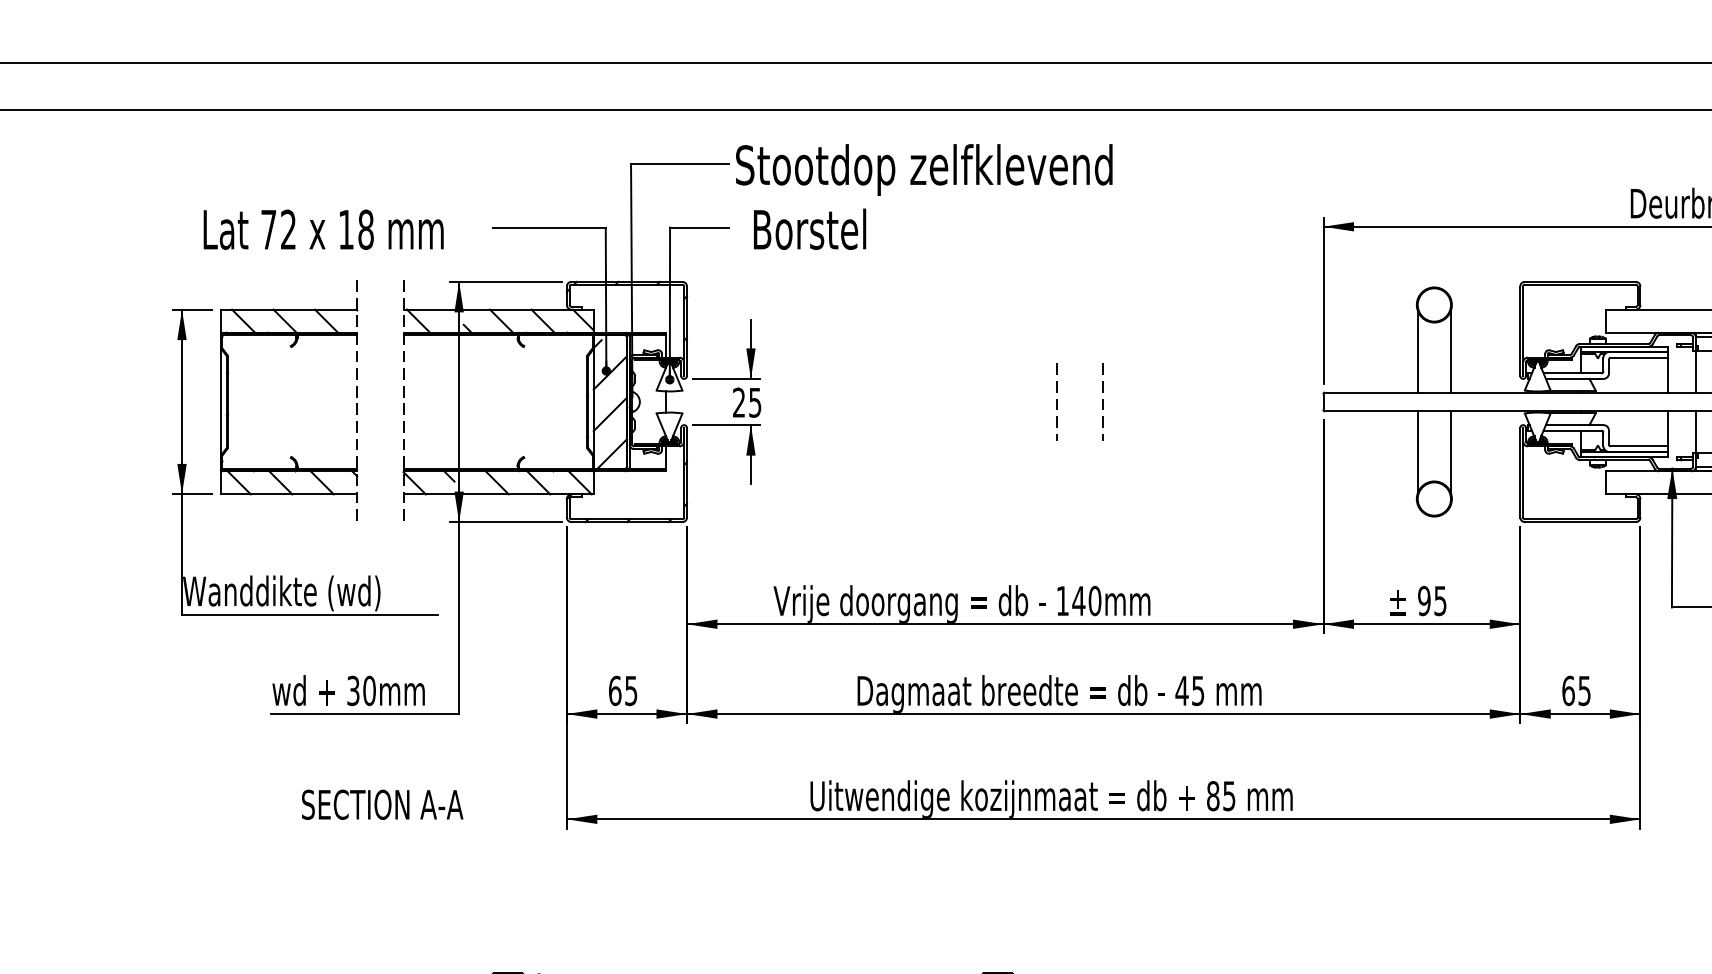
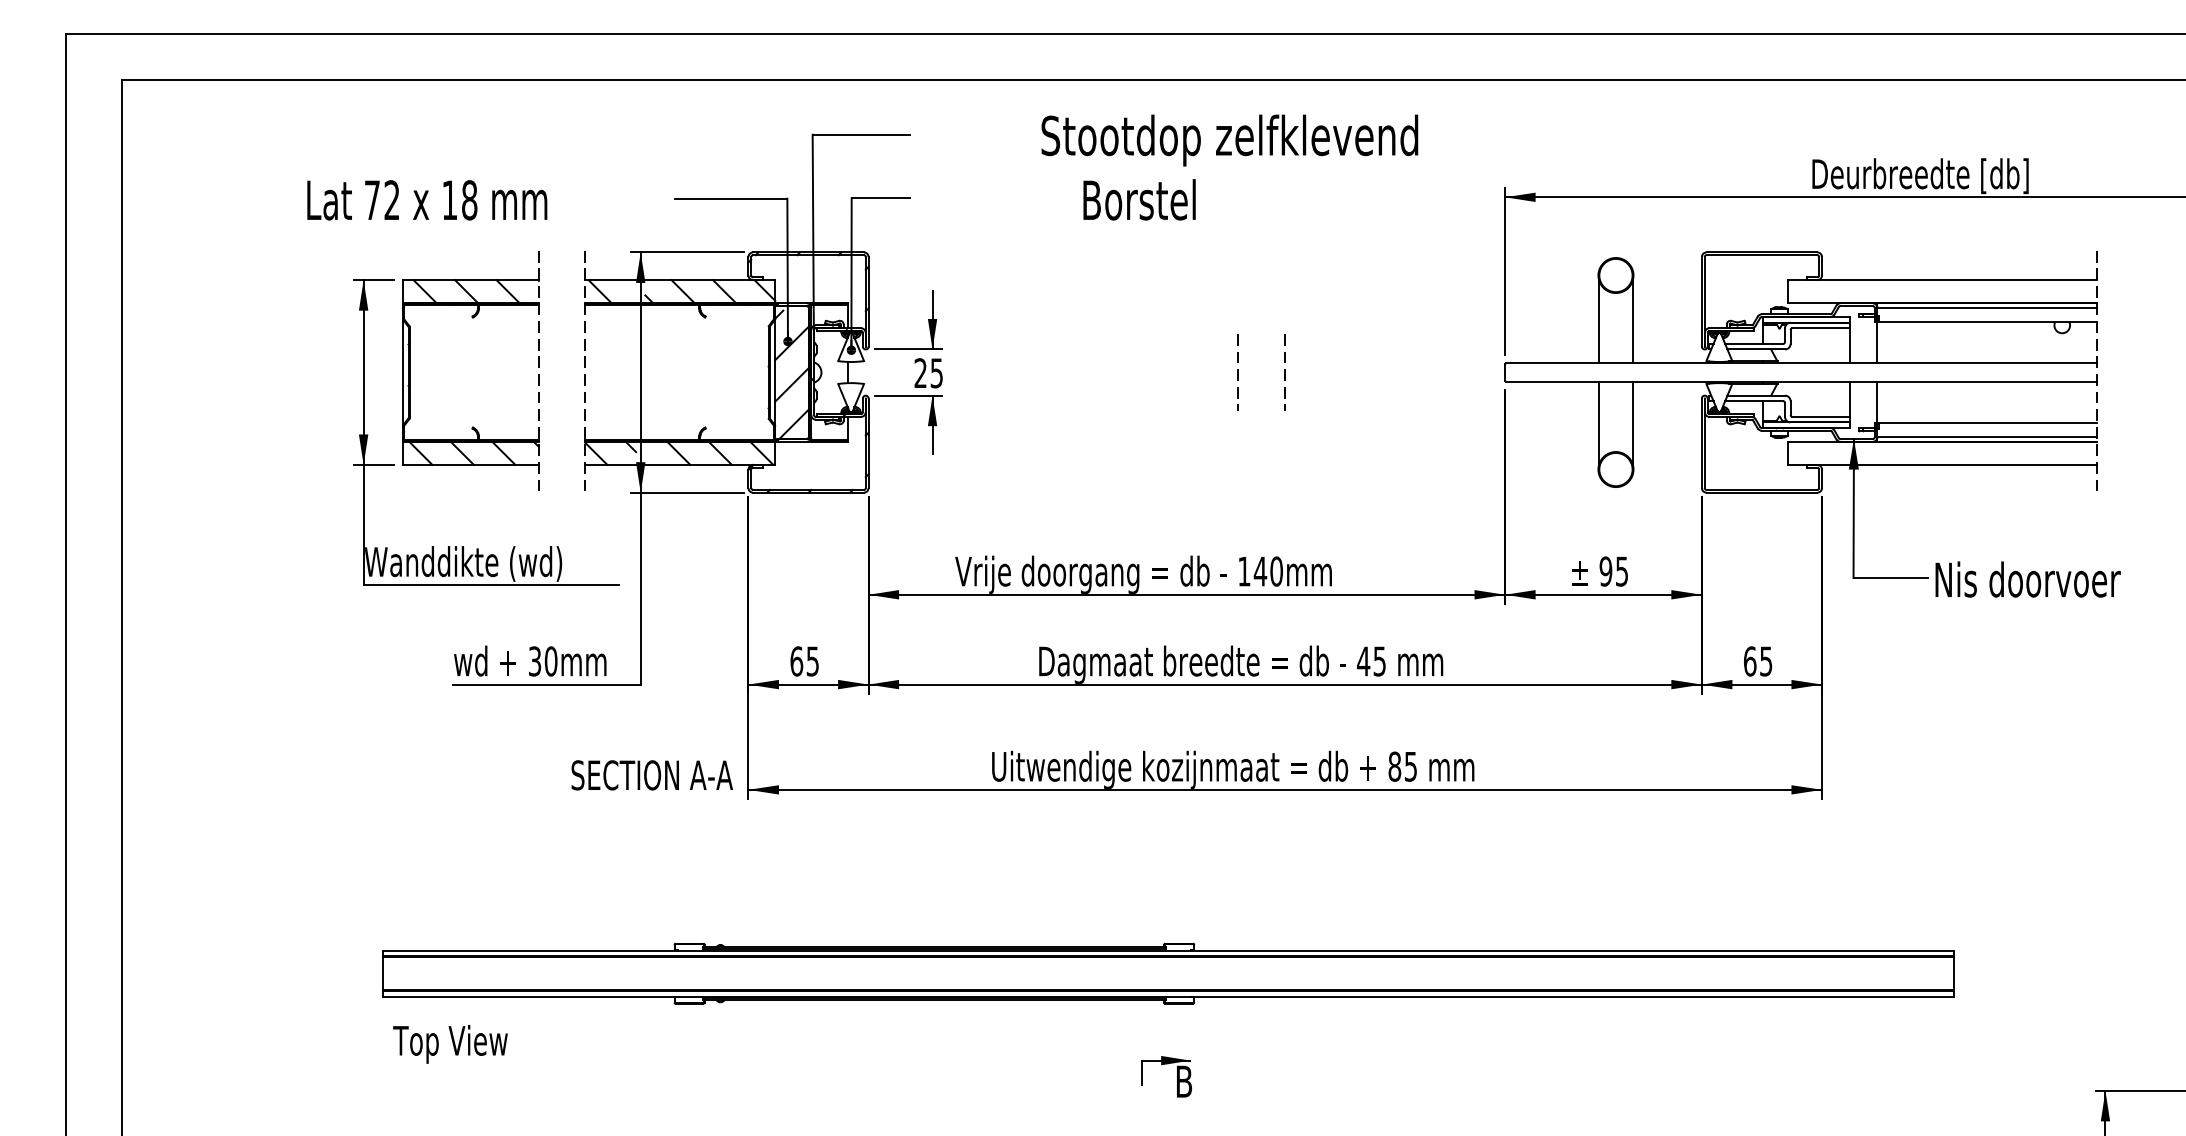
text: (923, 169) -> (1229, 140), moved
text: (809, 228) -> (1139, 199), moved
text: (323, 229) -> (427, 200), moved
text: (381, 804) -> (651, 775), moved

